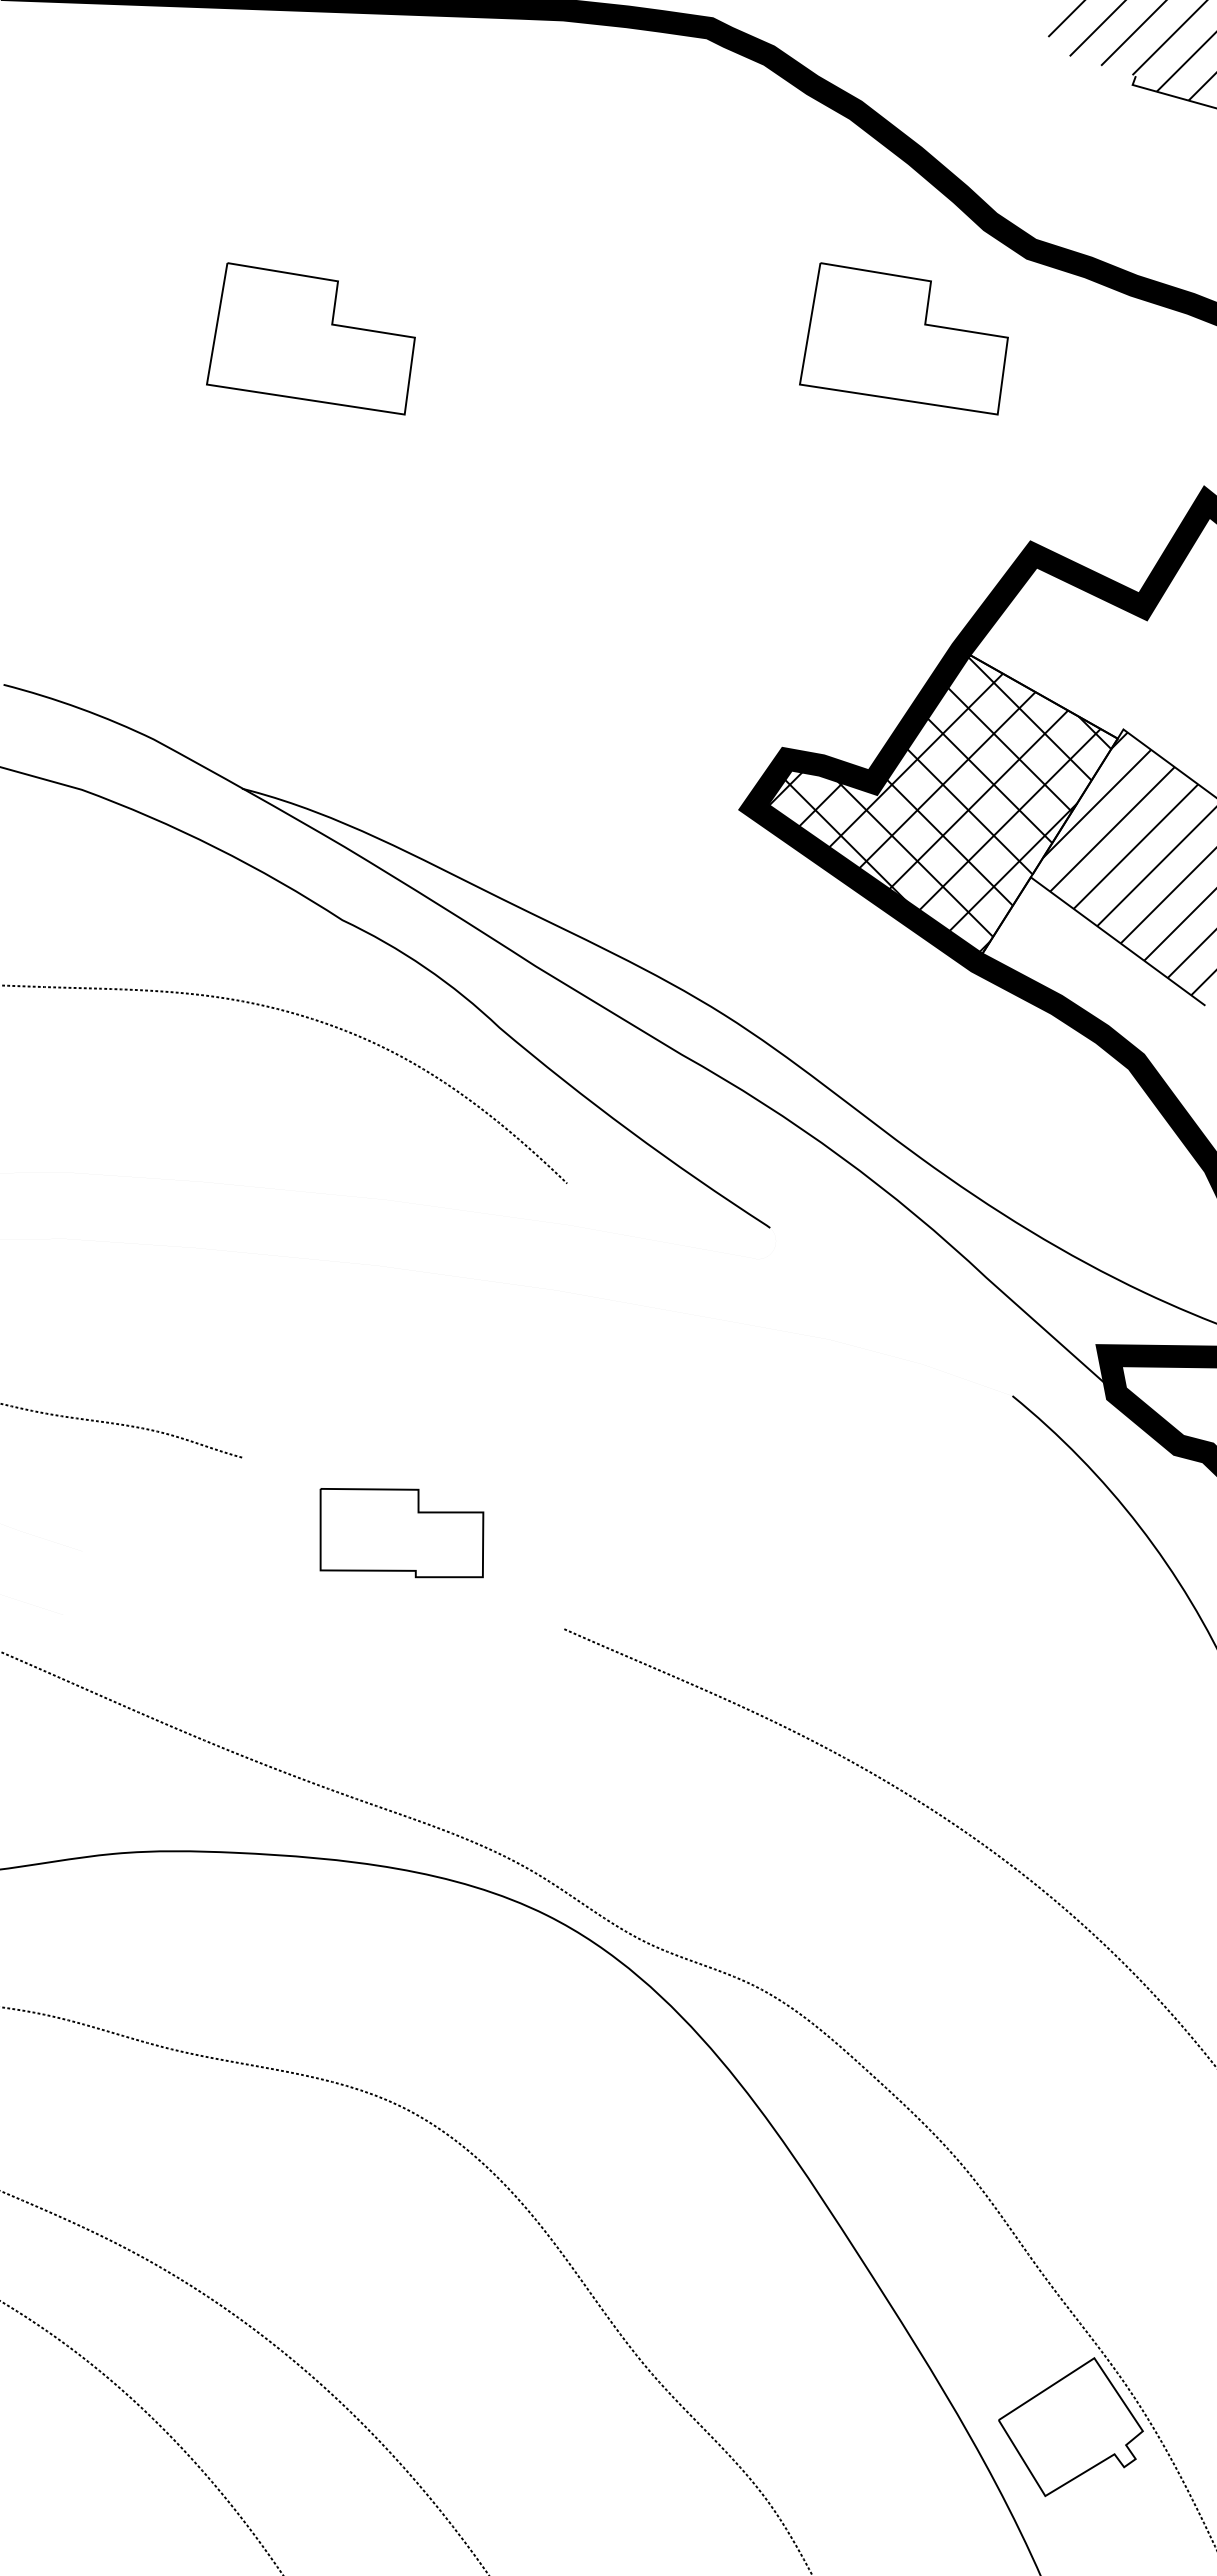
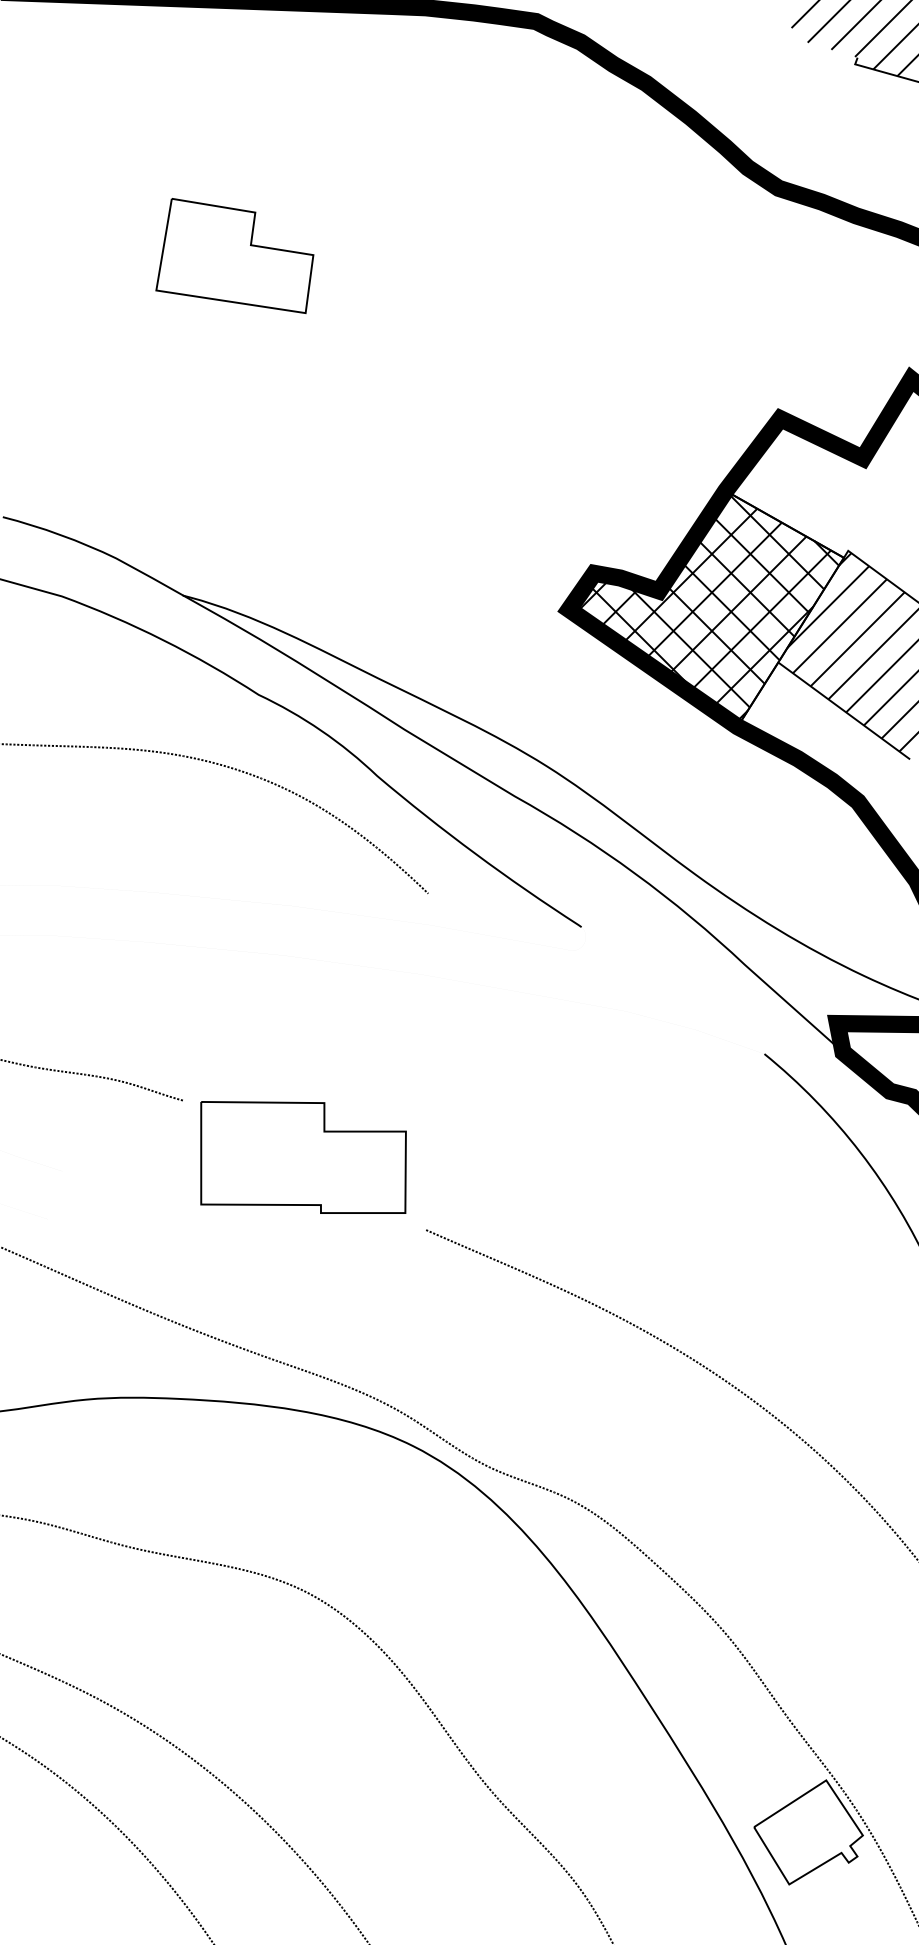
part: (903, 338) -> (682, 255), removed
part: (401, 1532) -> (303, 1157), size x1.67

